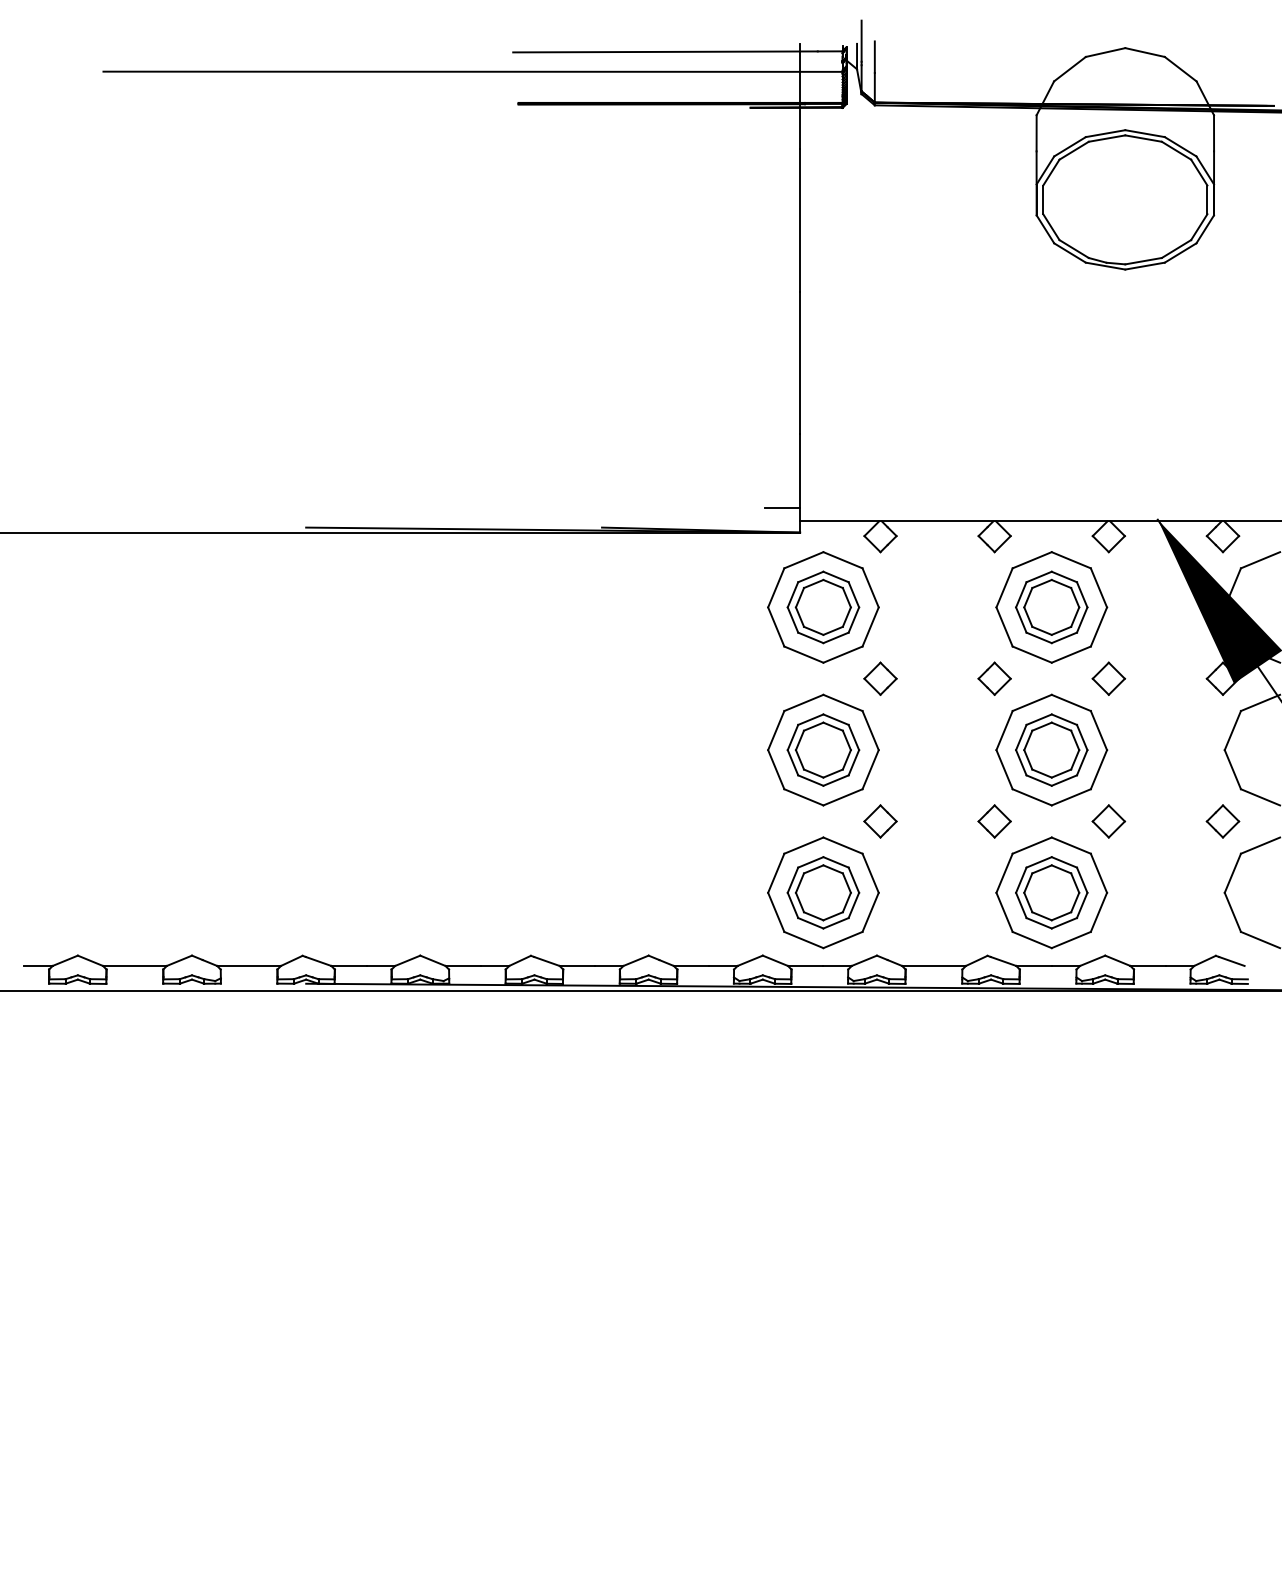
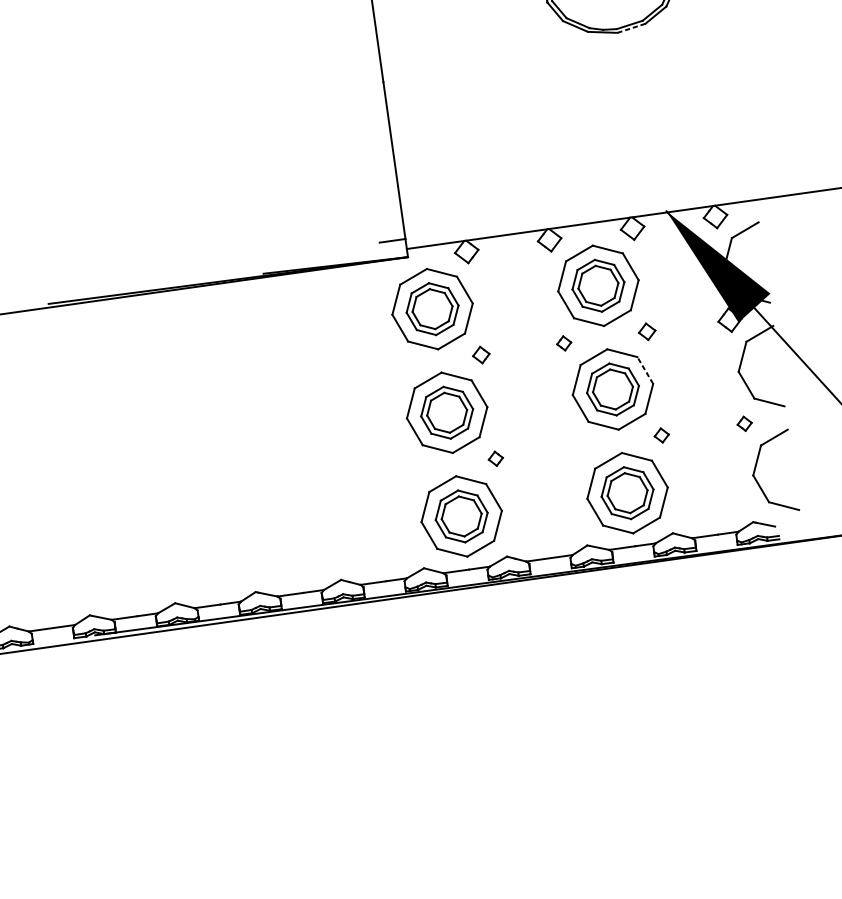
line: (1144, 266) -> (631, 28), solid -> dashed
part: (880, 678) -> (481, 354), size x0.7
part: (994, 678) -> (564, 343), size x0.6
part: (1108, 678) -> (646, 331), size x0.7
line: (1098, 730) -> (644, 370), solid -> dashed
part: (880, 821) -> (495, 458), size x0.6
part: (994, 821) -> (578, 447), removed
part: (1108, 821) -> (661, 435), size x0.6
part: (1222, 821) -> (744, 423), size x0.6

